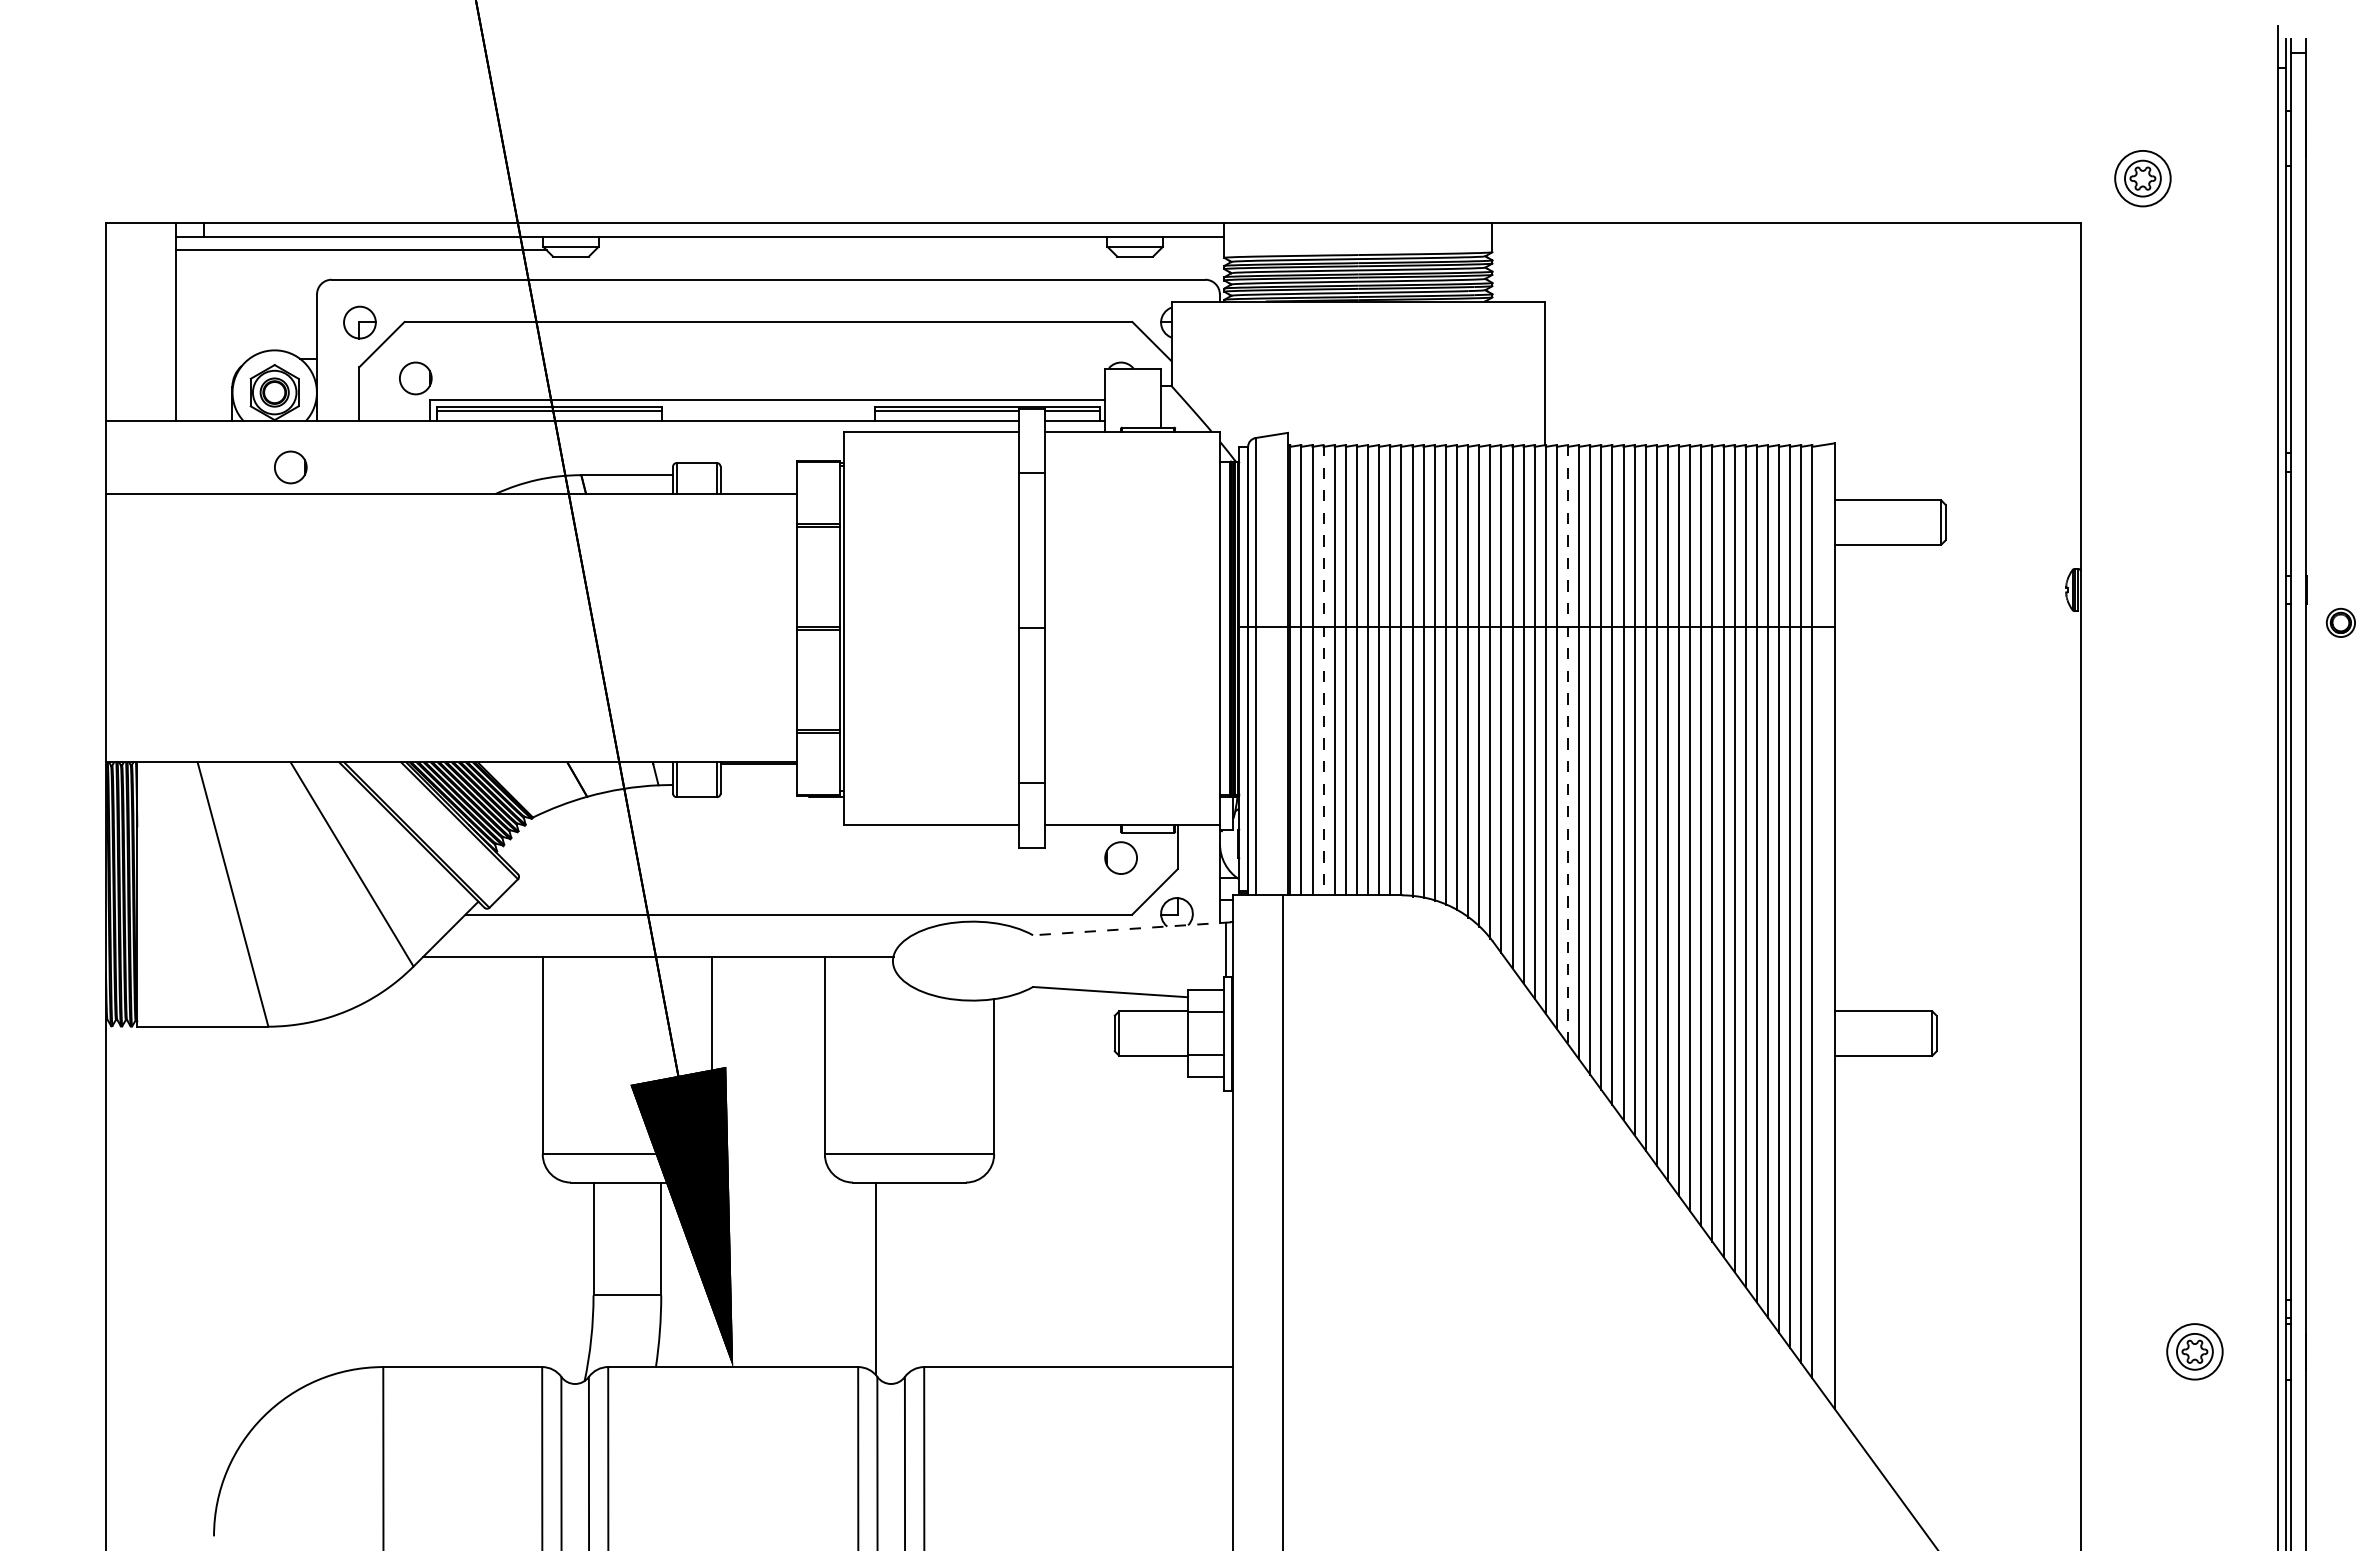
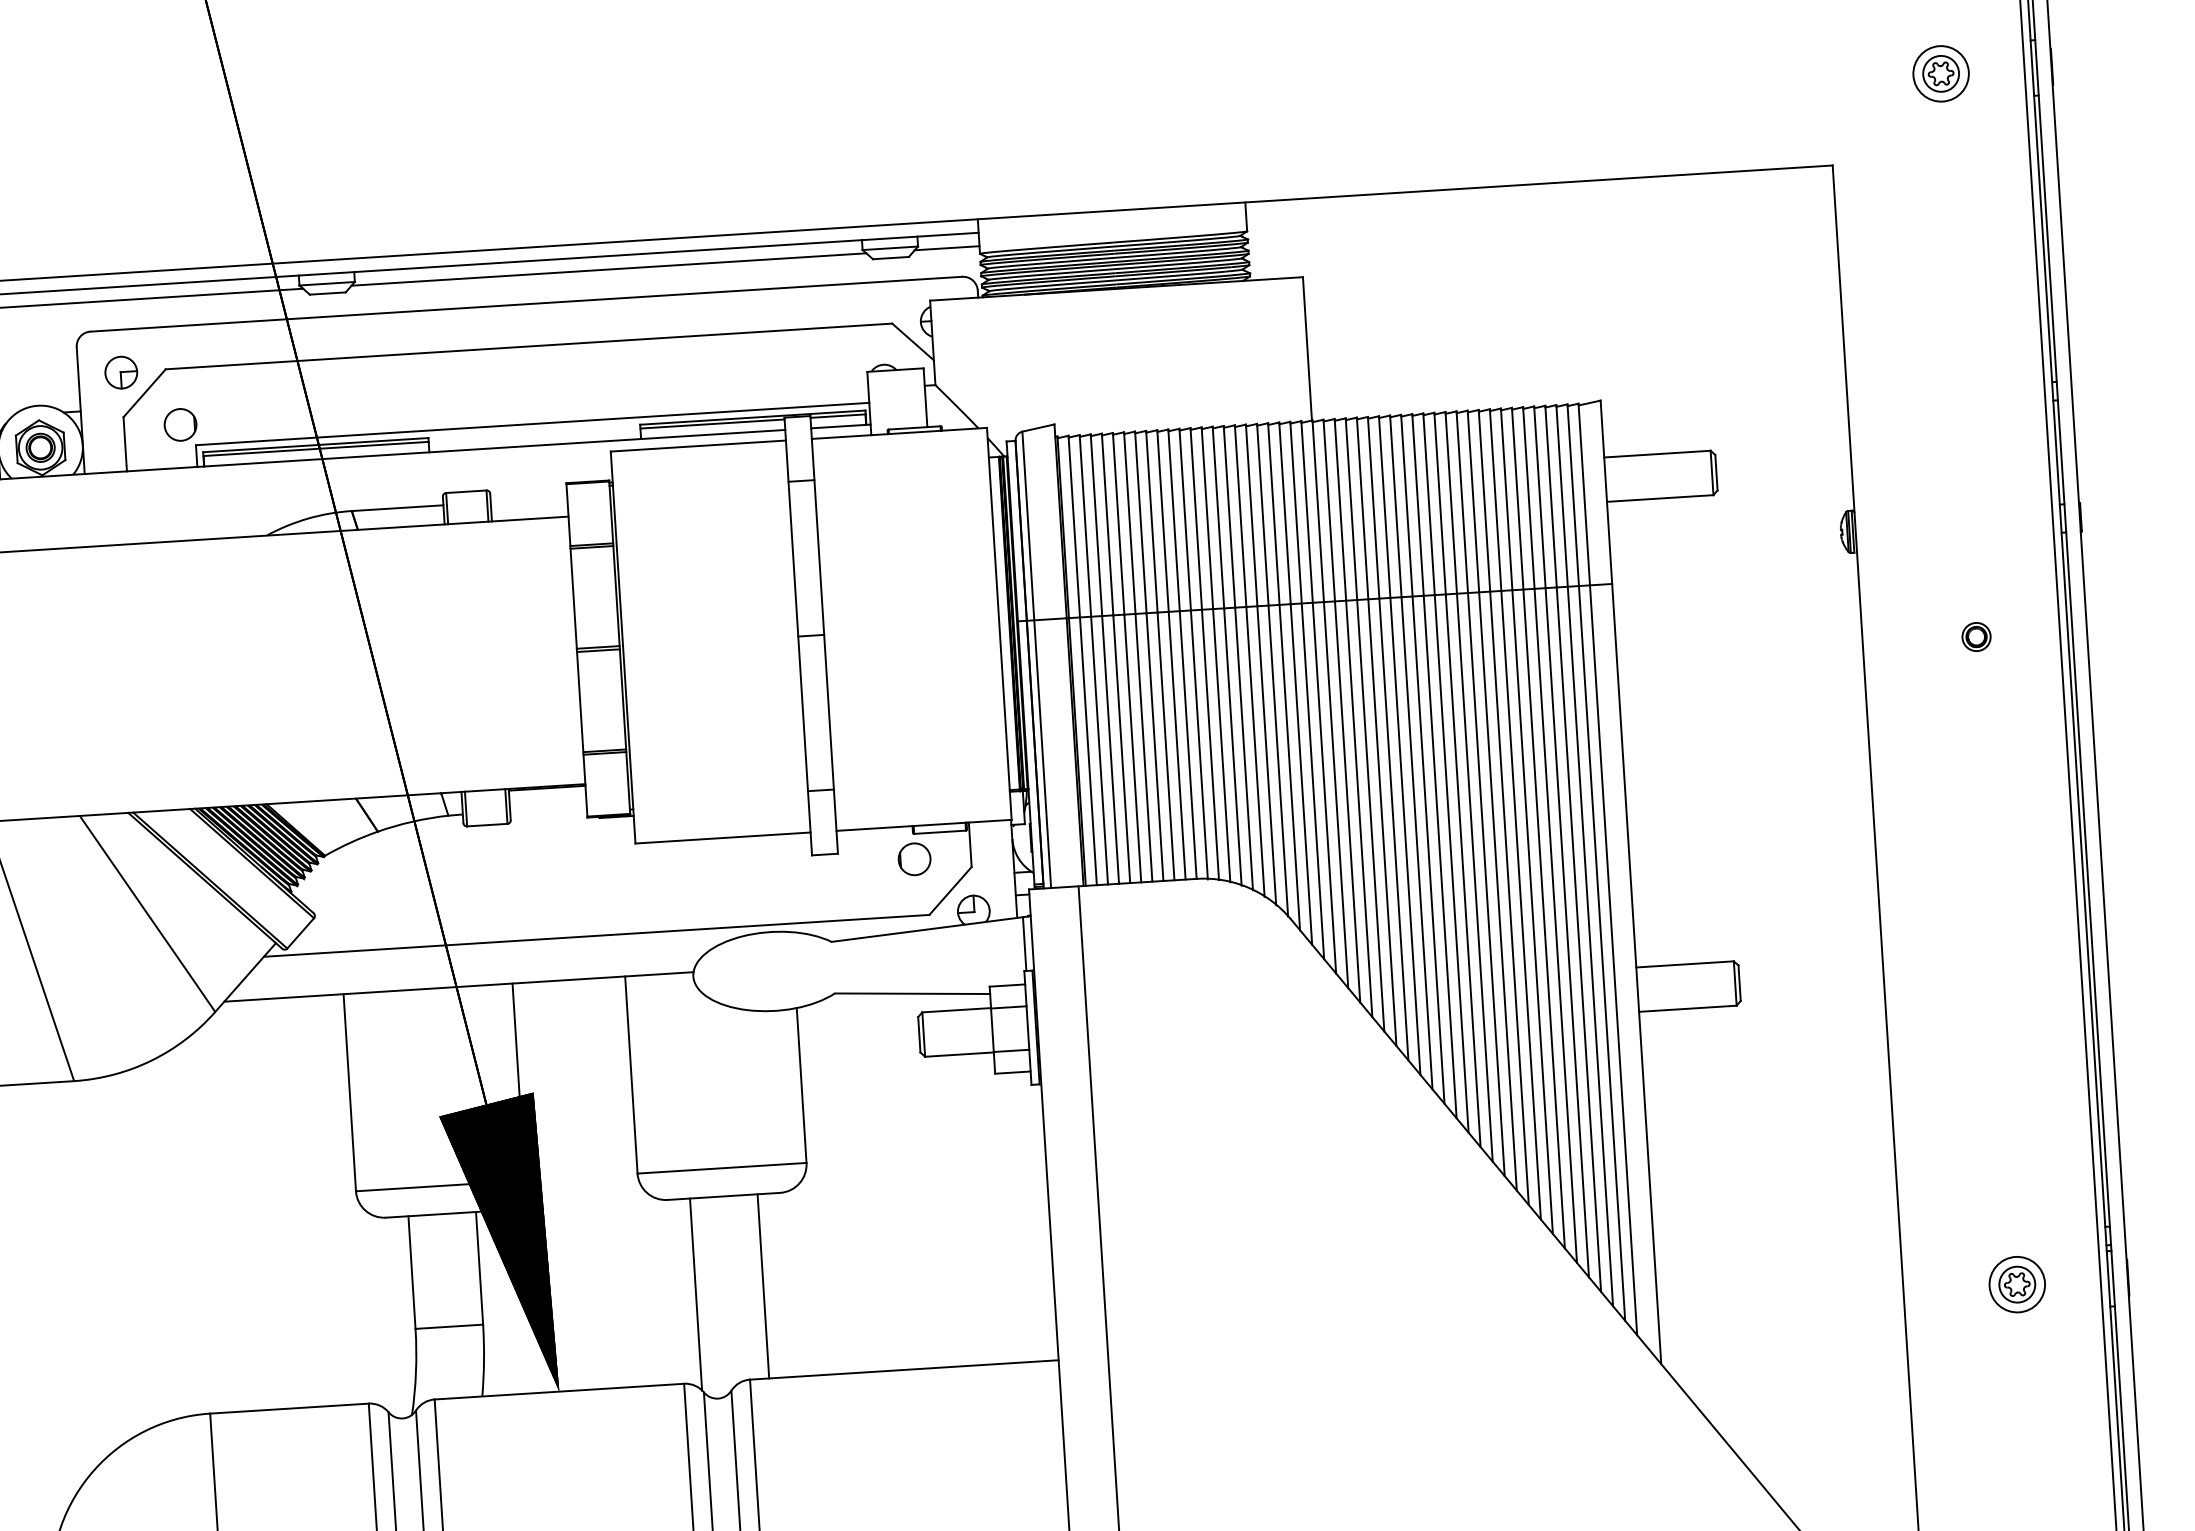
part: (2142, 178) -> (1940, 73), moved
line: (853, 250) -> (609, 269), added
line: (1191, 250) -> (946, 248), added
part: (290, 467) -> (61, 521), removed
part: (2340, 622) -> (1976, 636), moved
line: (1323, 670) -> (1104, 659), dashed -> solid
line: (1568, 744) -> (1353, 717), dashed -> solid
line: (1131, 928) -> (929, 928), dashed -> solid
line: (943, 1274) -> (763, 1286), added

